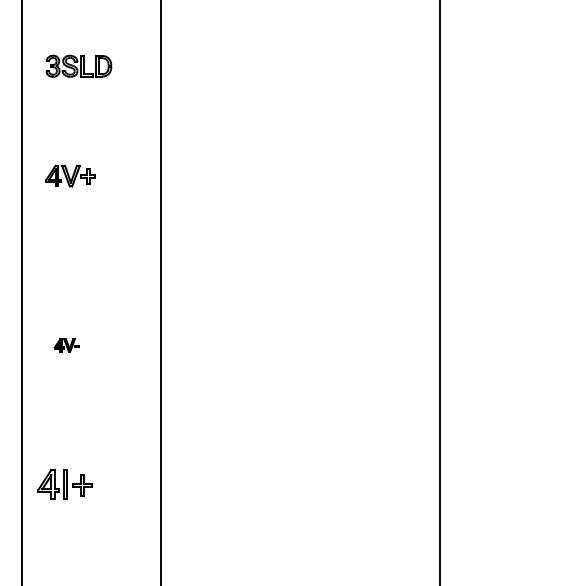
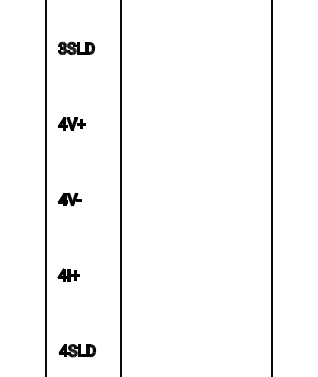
part: (69, 175) -> (71, 123), moved
part: (65, 344) -> (69, 199), size x1.67
part: (64, 483) -> (68, 274), size x0.71

